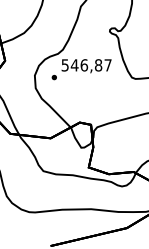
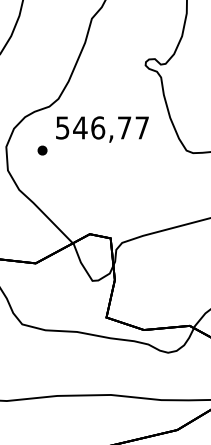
text: (98, 65) -> (124, 128), 546,87 -> 546,77

